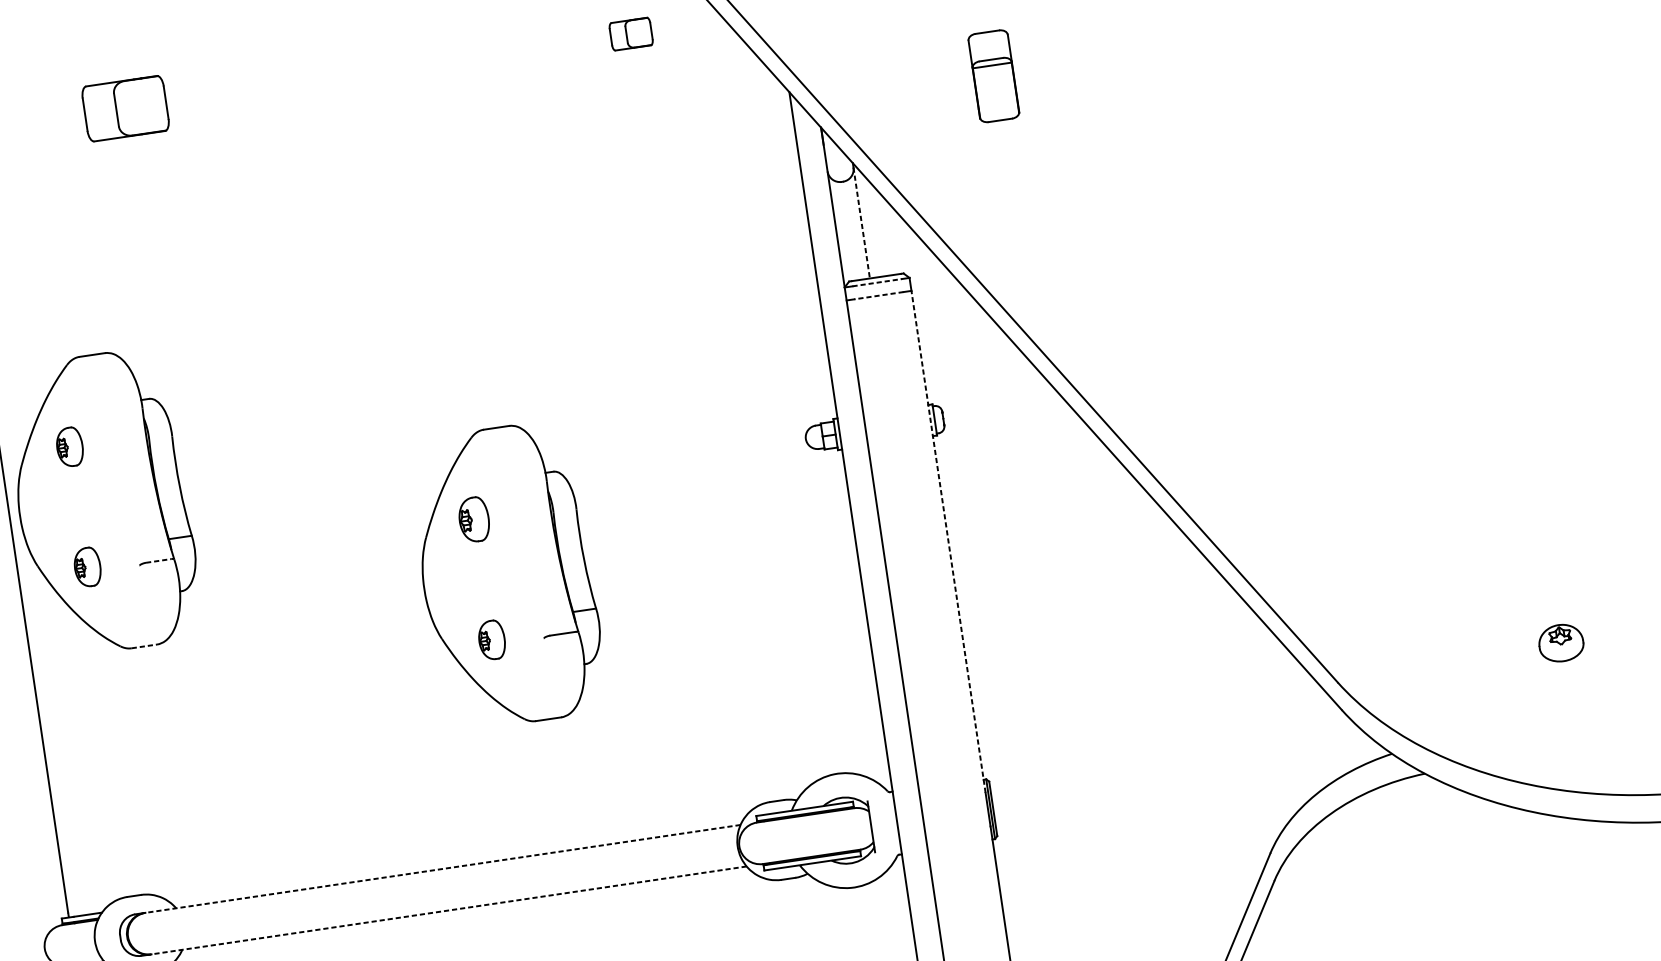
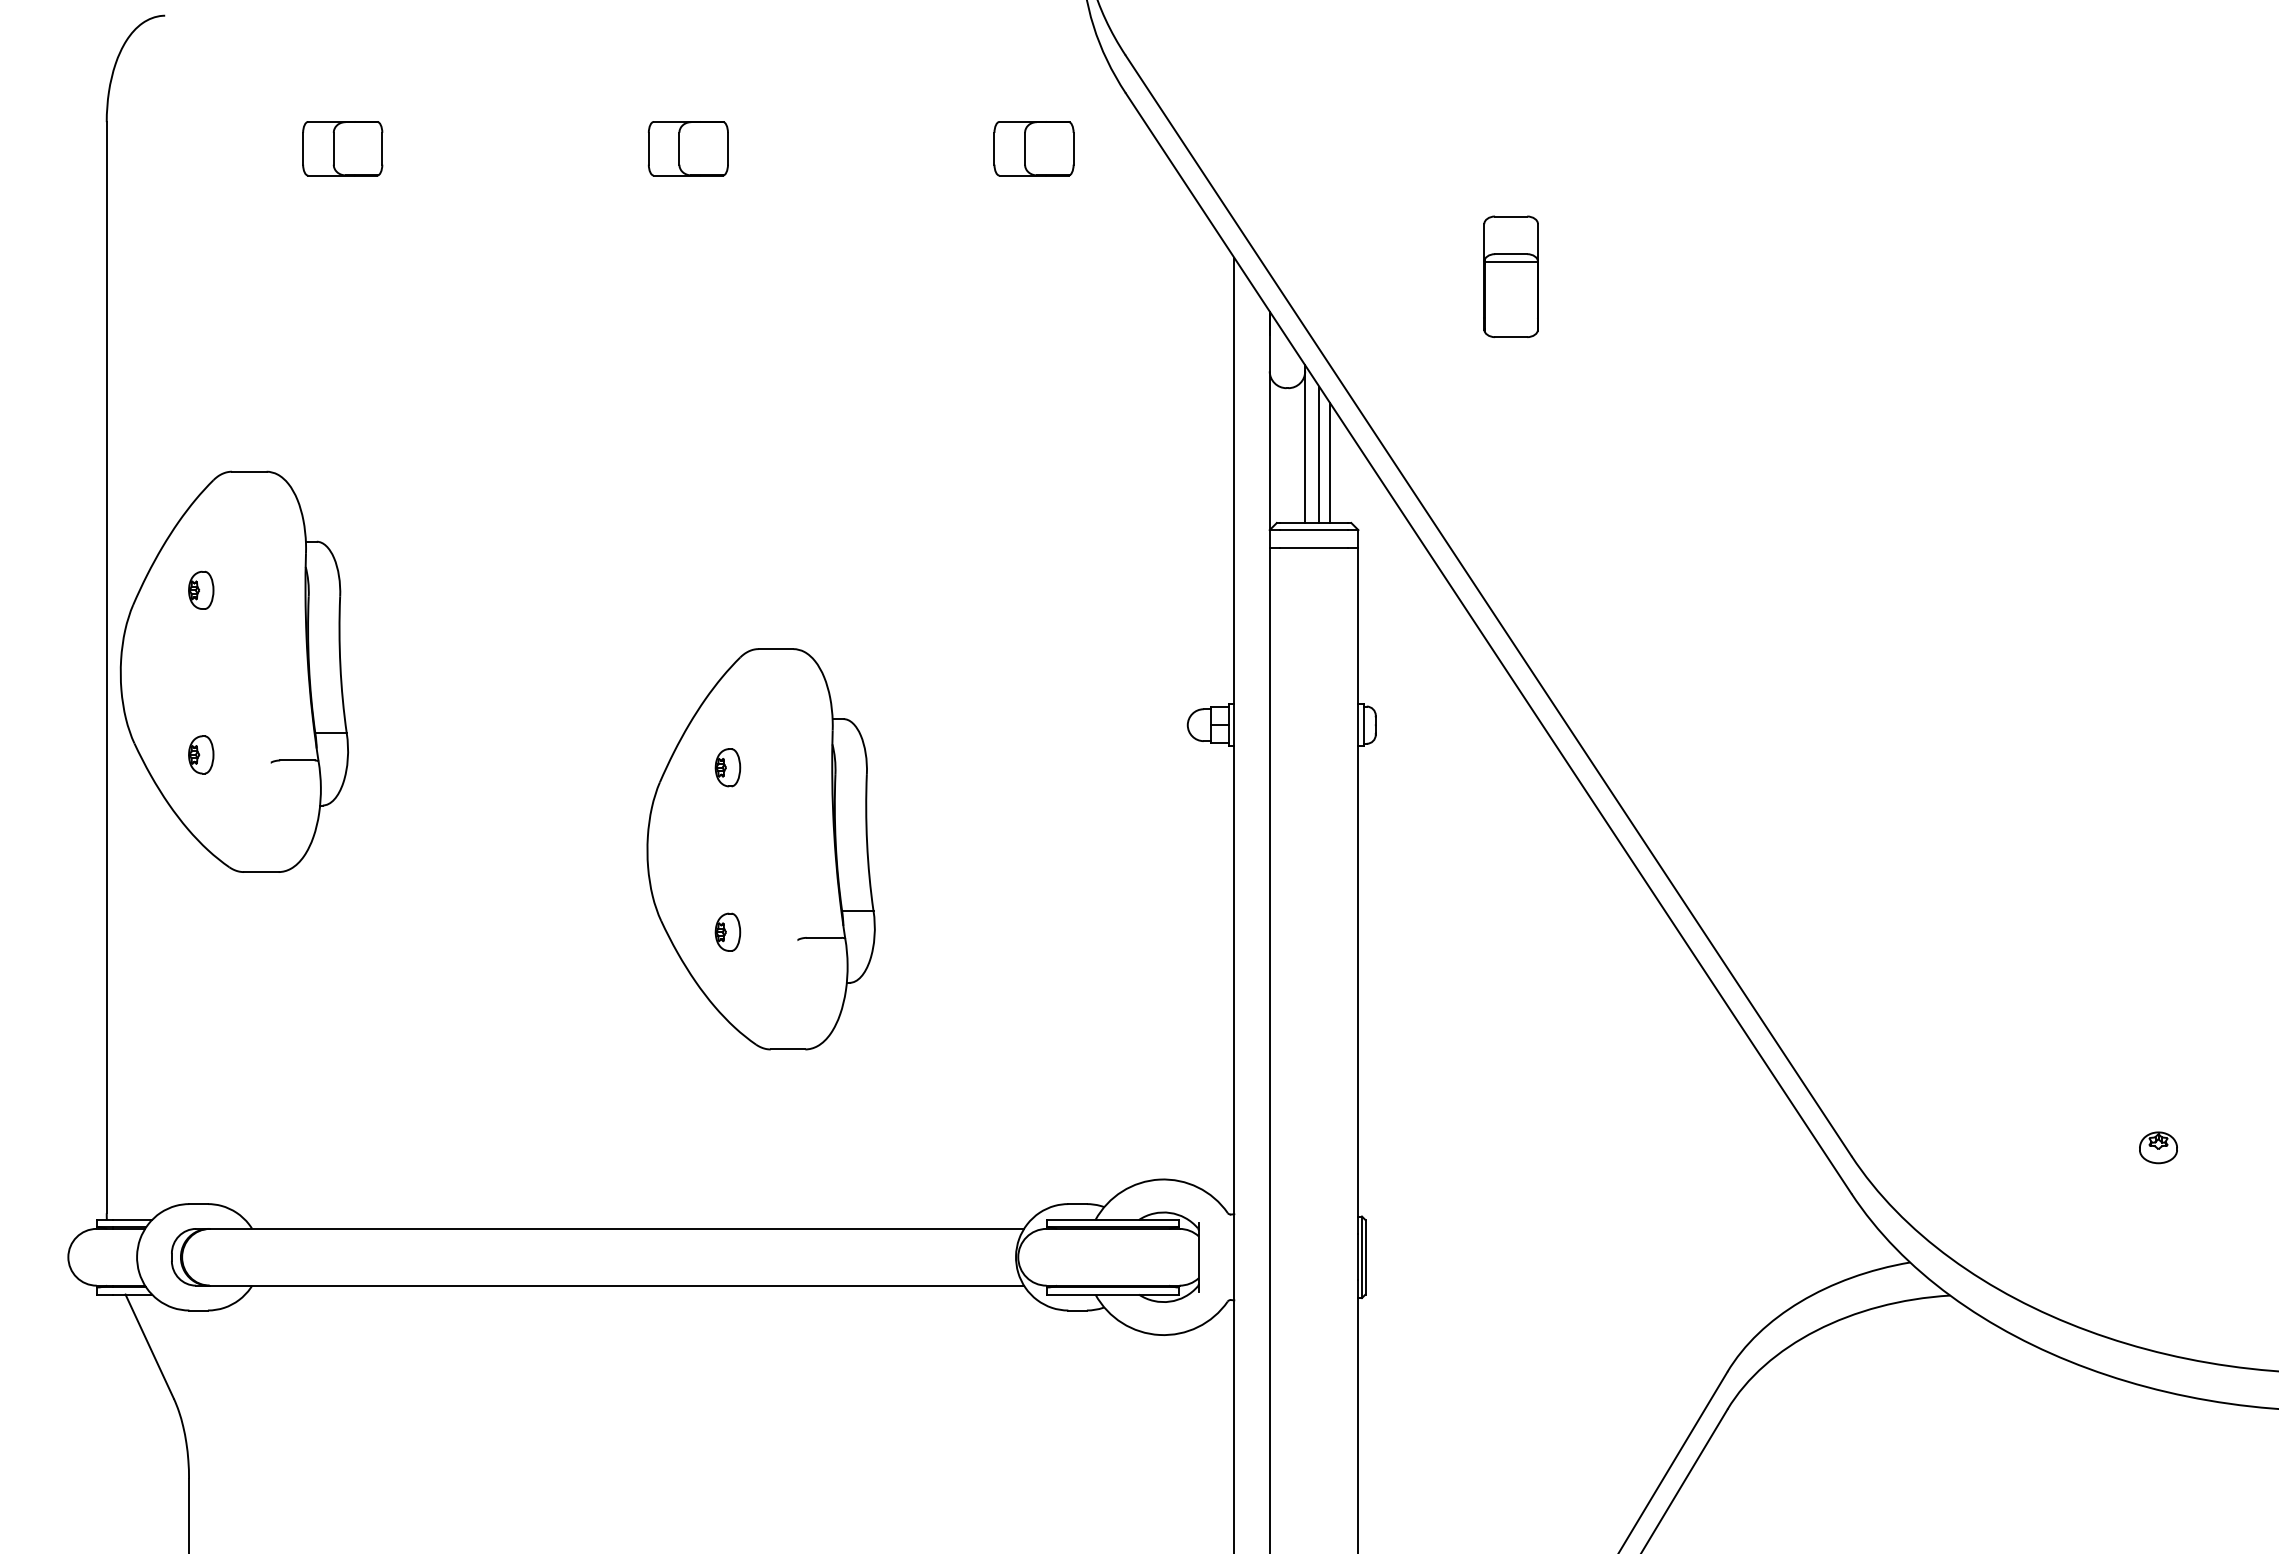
part: (630, 33) -> (1033, 148), size x1.43
part: (378, 71) -> (688, 148), added
part: (125, 108) -> (342, 148), size x0.71
line: (861, 223) -> (1305, 447), dashed -> solid
line: (872, 226) -> (1319, 454), added
line: (881, 231) -> (1330, 462), added
line: (877, 282) -> (1314, 530), dashed -> solid
line: (879, 295) -> (1314, 547), dashed -> solid
part: (70, 446) -> (201, 589), size x0.71
part: (473, 519) -> (727, 767), size x0.62
line: (948, 541) -> (1358, 890), dashed -> solid
line: (158, 560) -> (297, 760), dashed -> solid
part: (87, 566) -> (201, 754), size x0.71
part: (491, 639) -> (727, 931), size x0.71
part: (1561, 642) -> (2158, 1147), size x0.62
line: (144, 646) -> (261, 872), dashed -> solid
line: (442, 868) -> (616, 1228), dashed -> solid
line: (448, 910) -> (616, 1285), dashed -> solid

